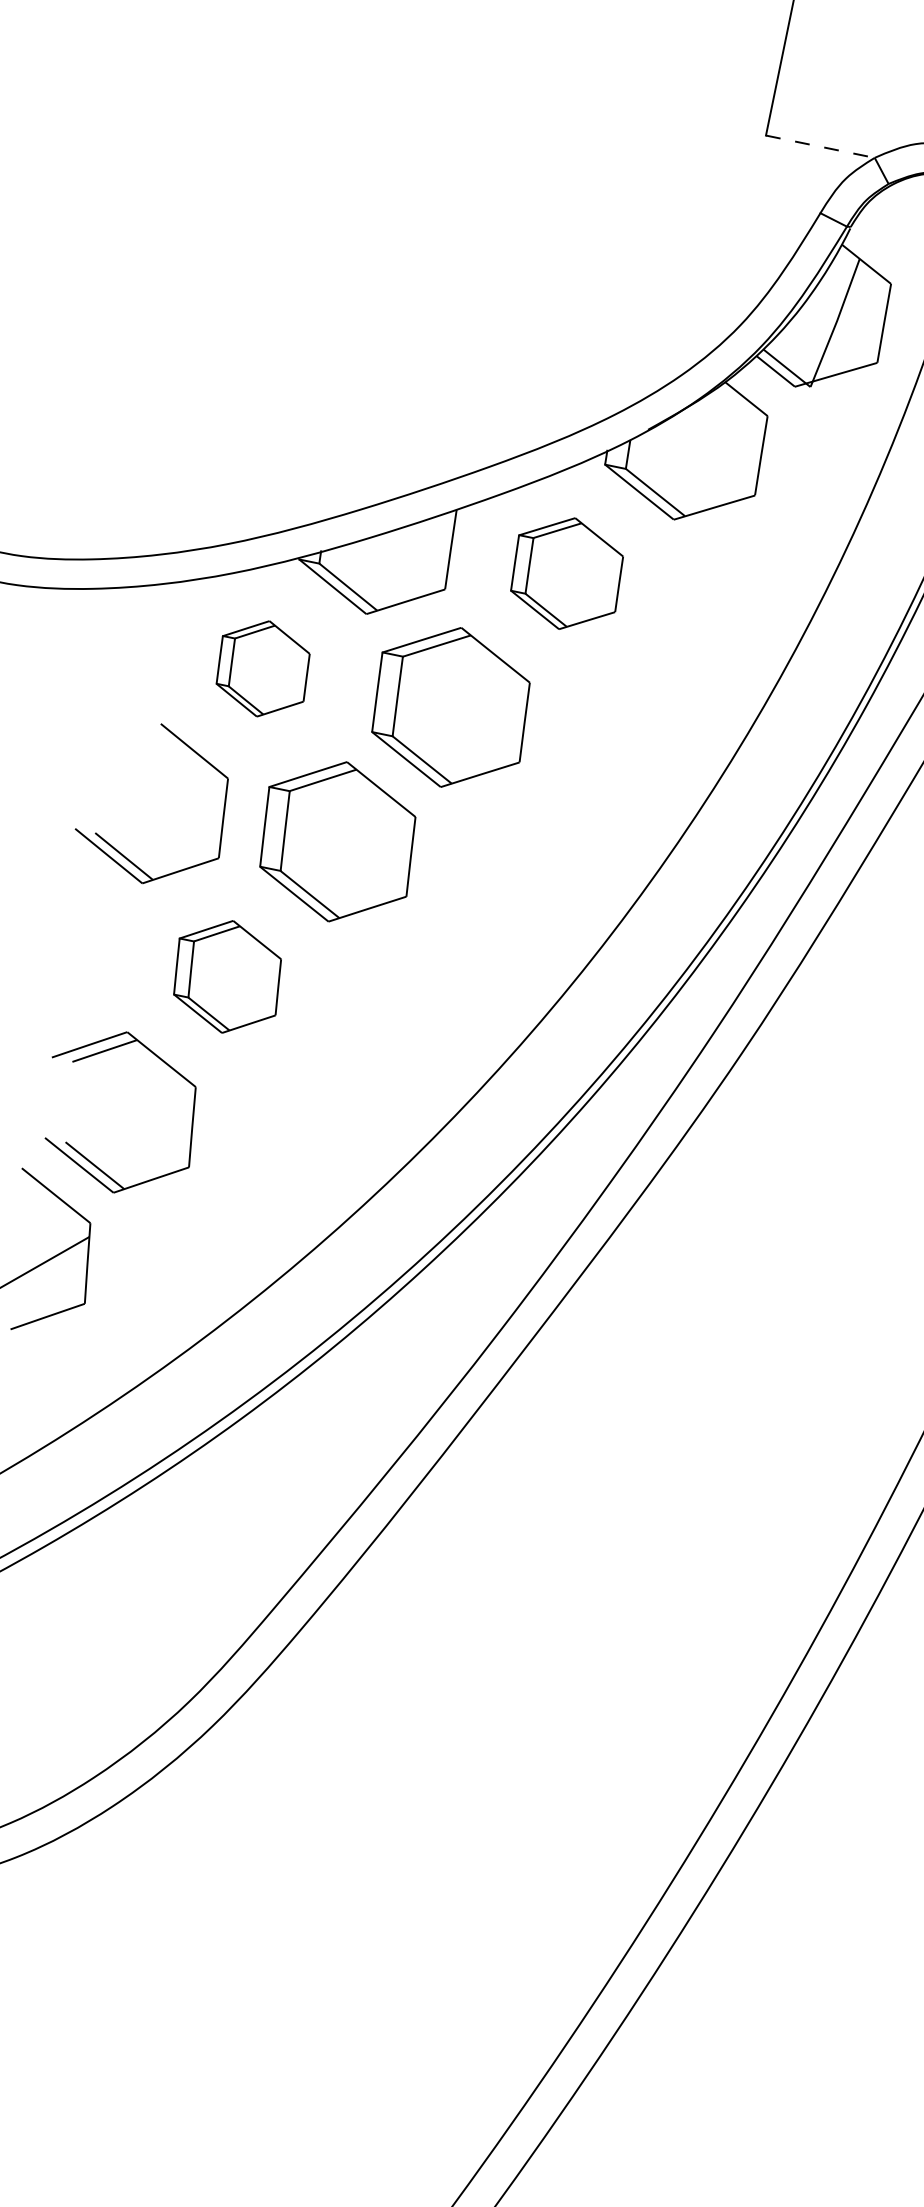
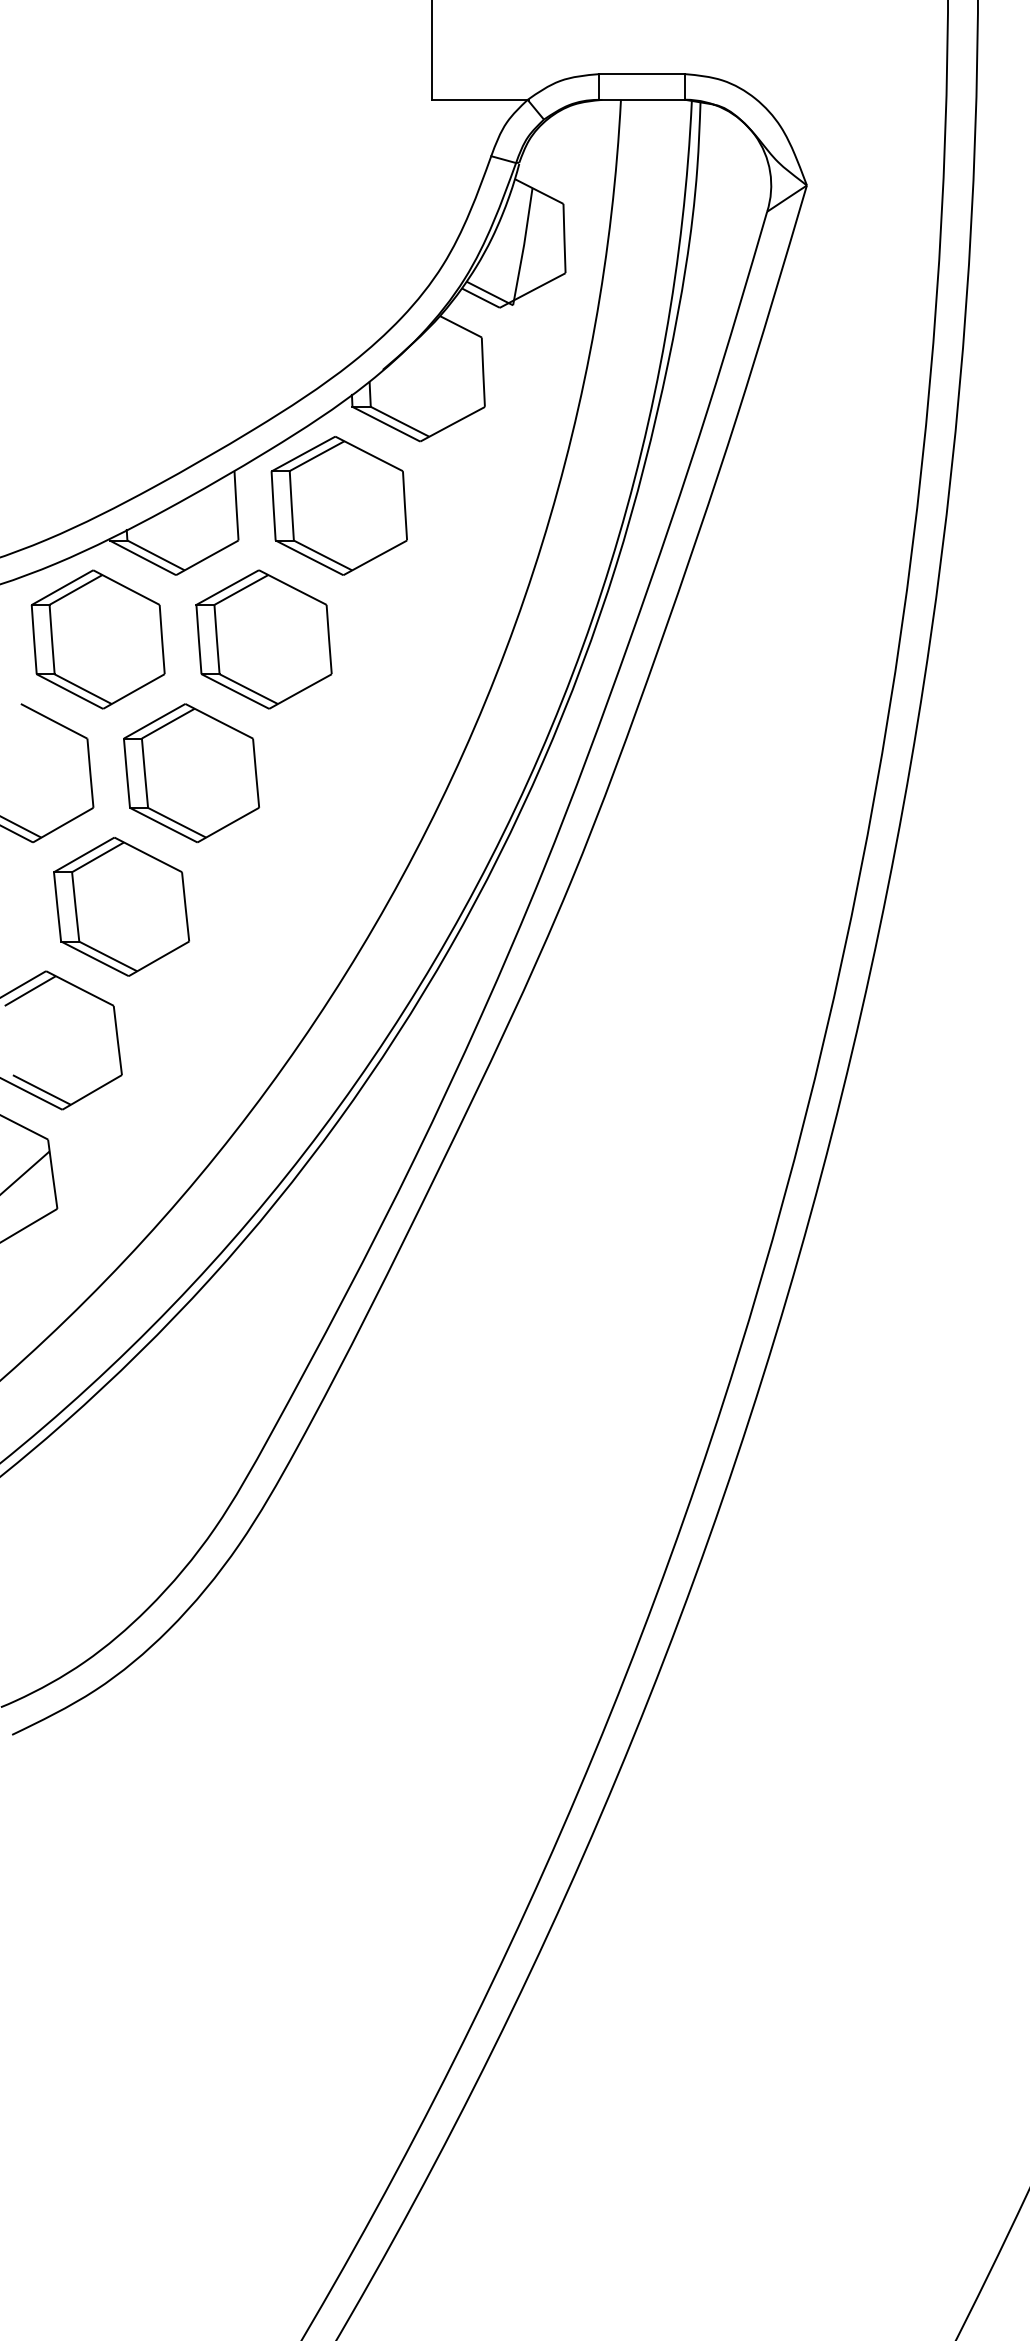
line: (821, 146) -> (480, 99), dashed -> solid
part: (566, 573) -> (338, 505), size x1.43
part: (262, 668) -> (97, 639), size x1.67
part: (227, 976) -> (121, 906), size x1.43

